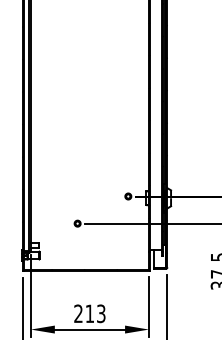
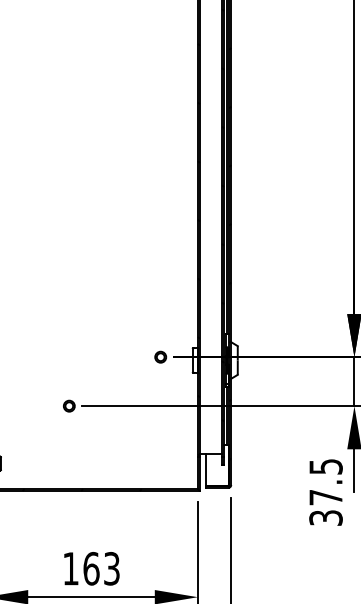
text: (84, 313) -> (81, 568), 213 -> 163

